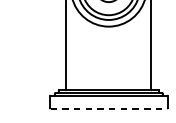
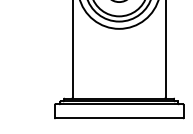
line: (109, 108) -> (119, 118), dashed -> solid

